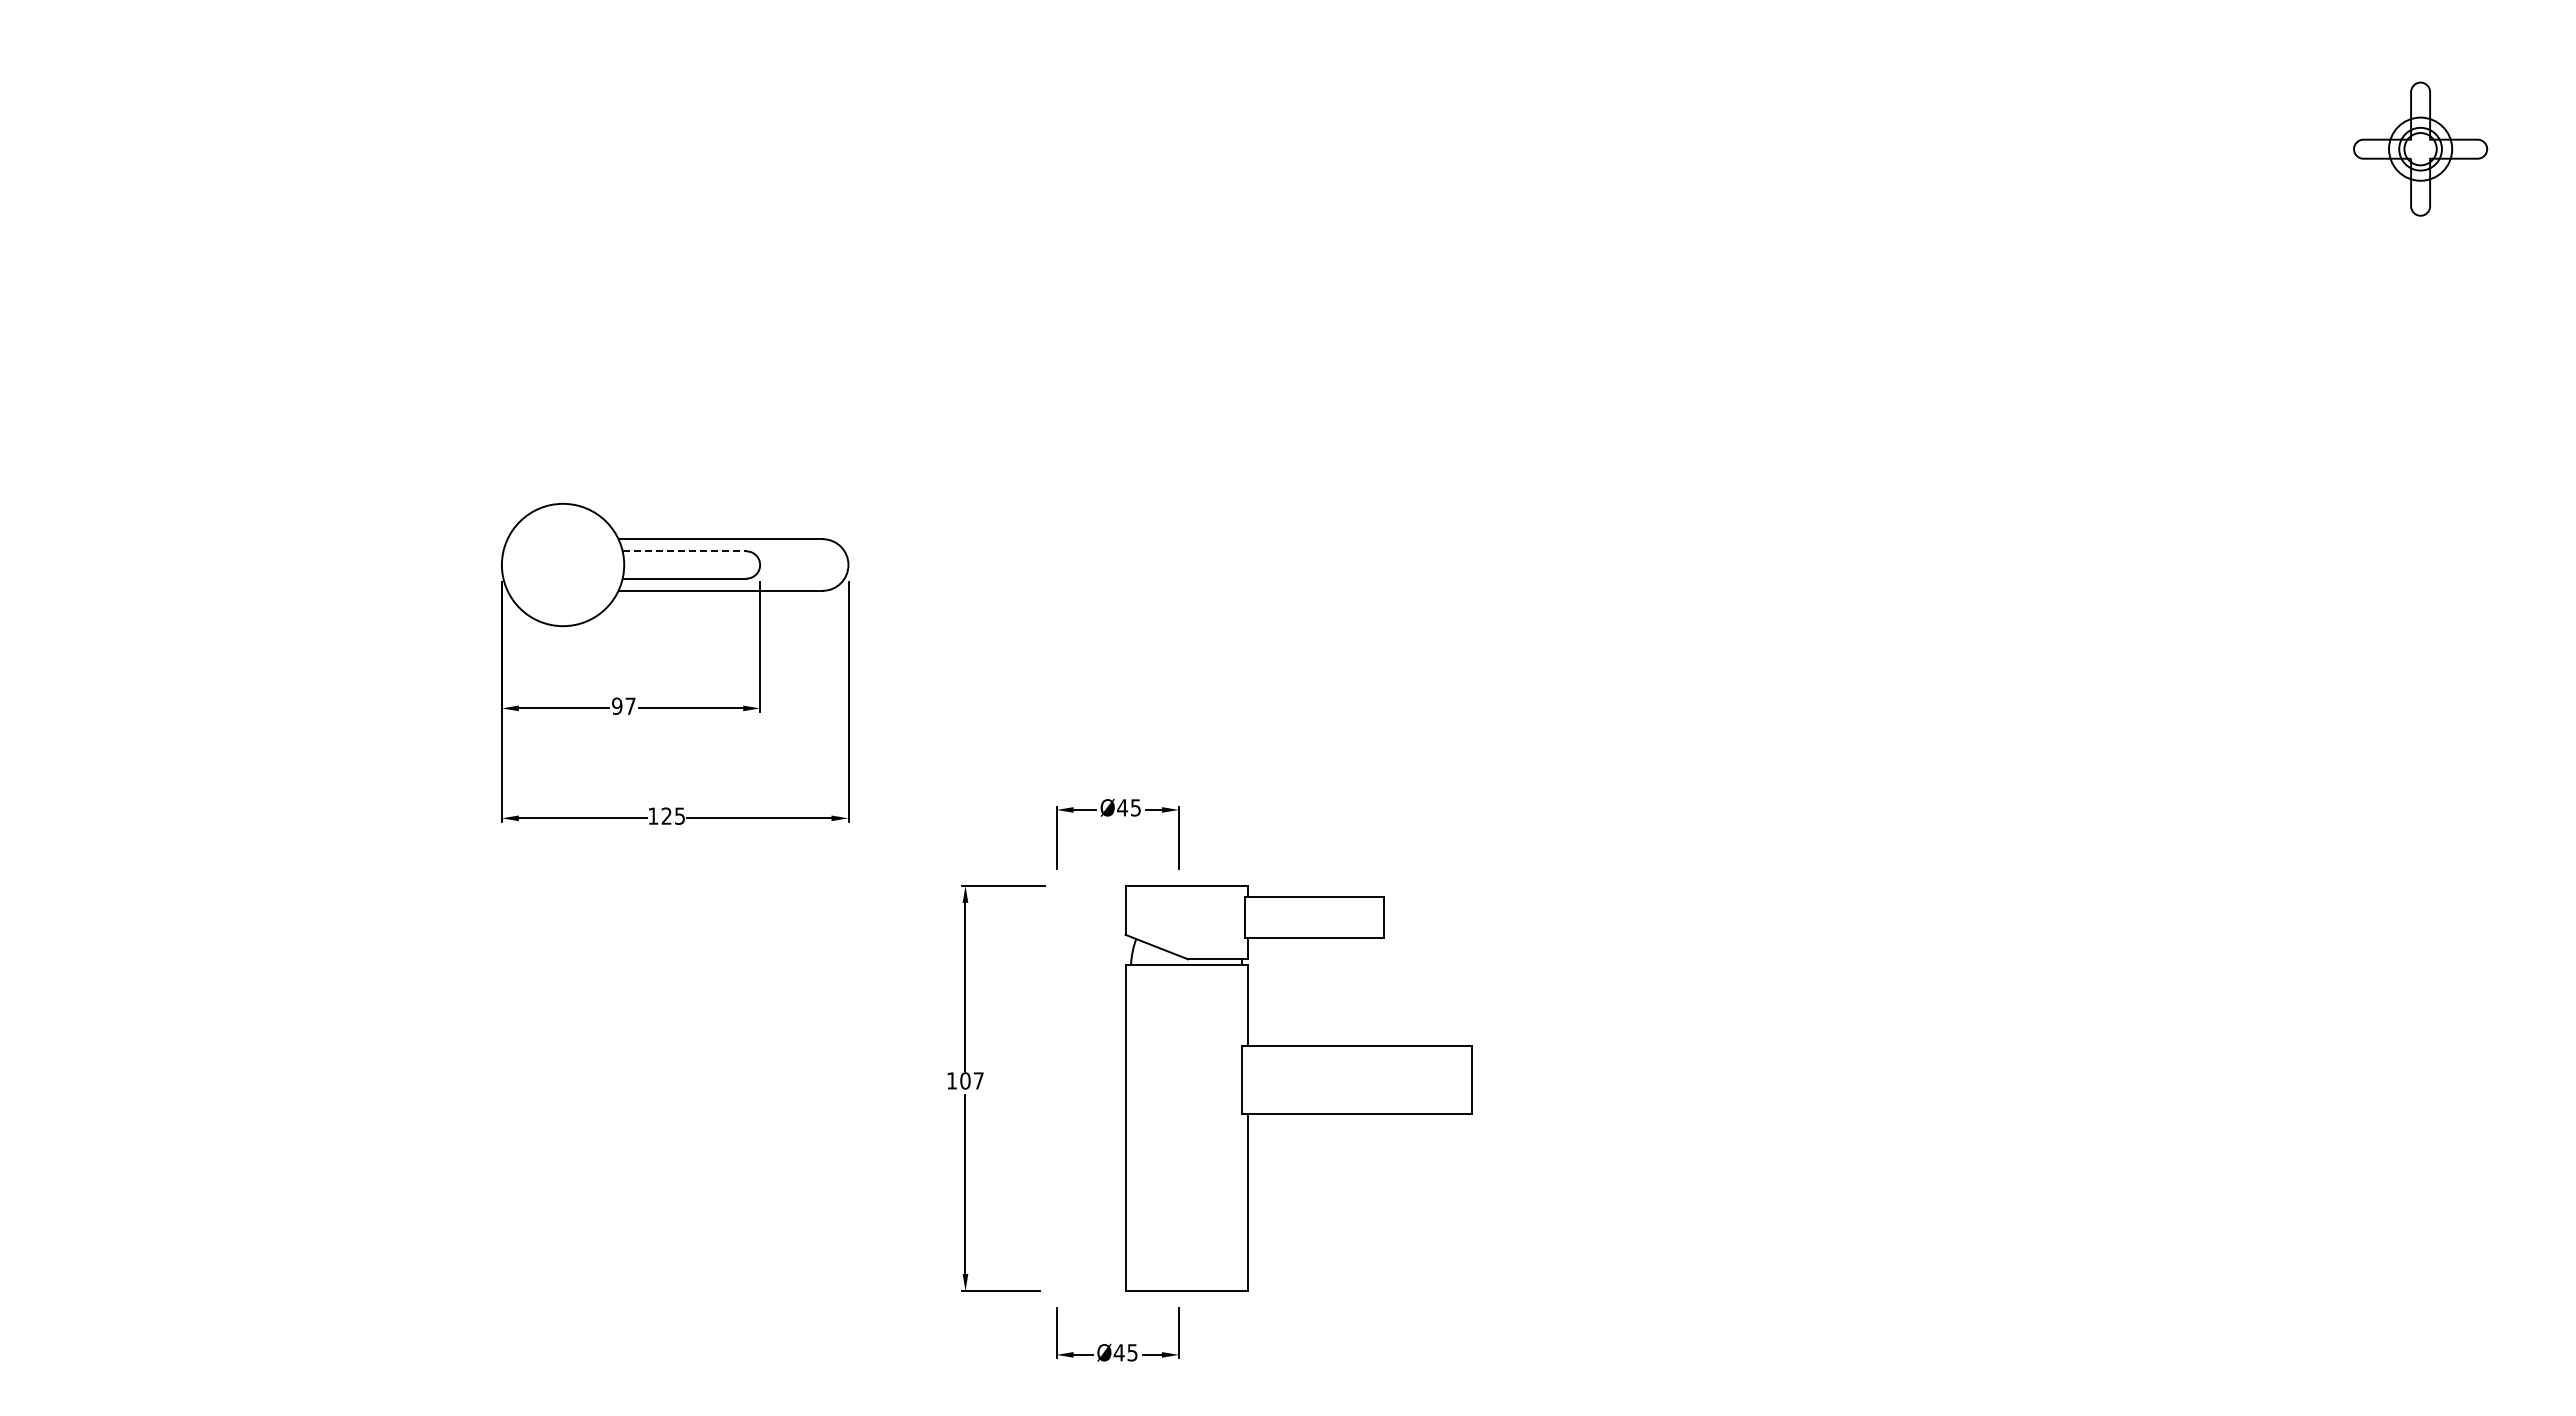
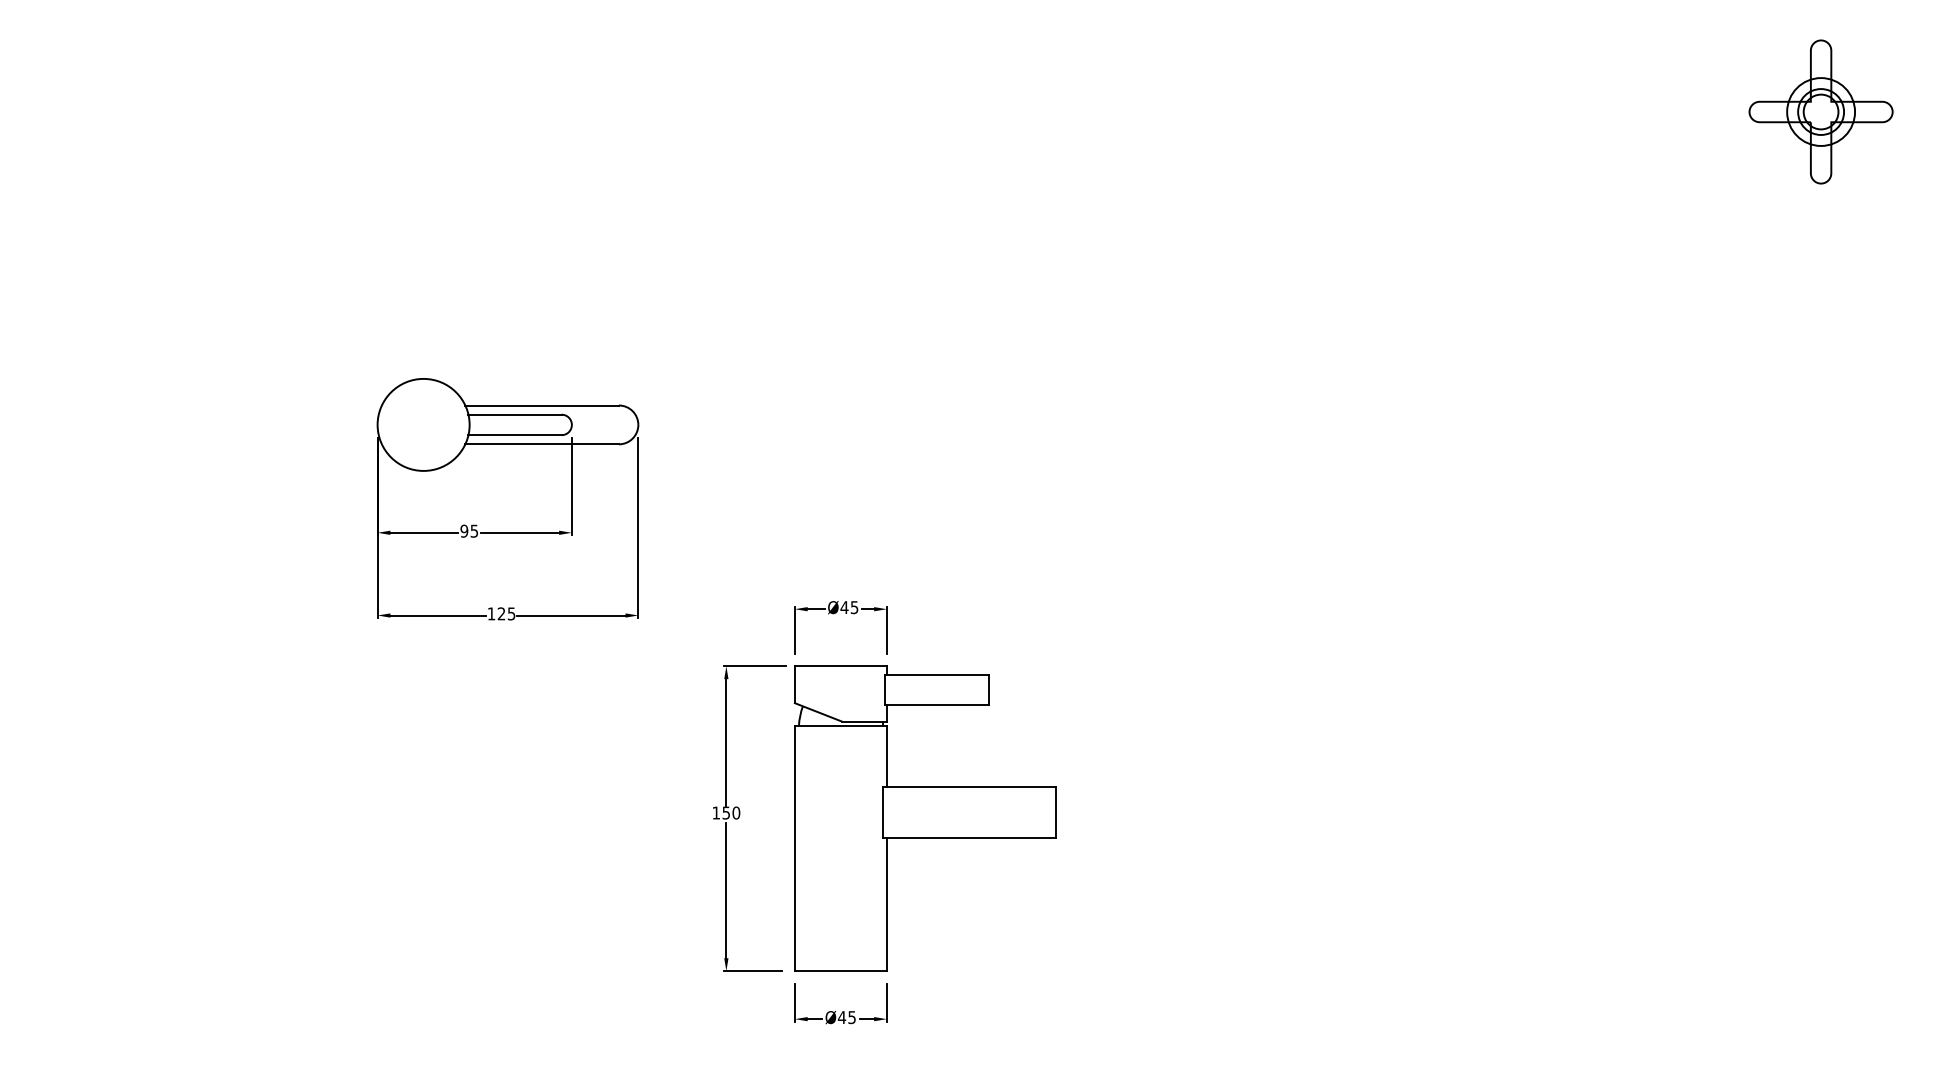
part: (2420, 149) -> (1820, 112), size x1.43
line: (684, 551) -> (514, 414), dashed -> solid
text: (630, 705) -> (474, 530), 97 -> 95
text: (971, 1080) -> (730, 812), 107 -> 150
part: (1298, 1088) -> (924, 818), moved

